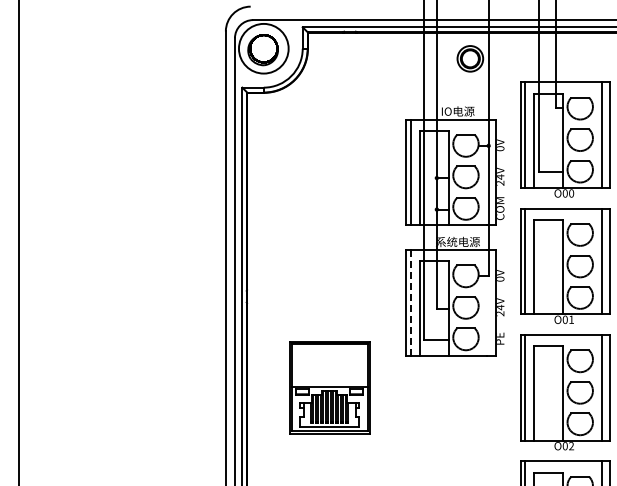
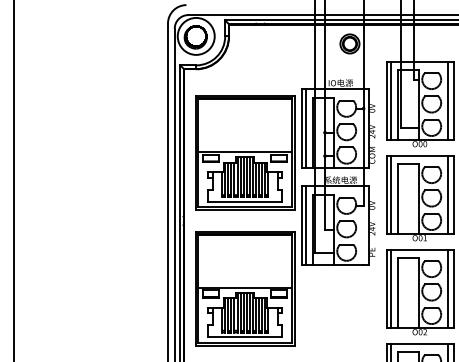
part: (329, 205) -> (245, 153), added
line: (410, 303) -> (305, 226), dashed -> solid
part: (329, 387) -> (245, 288), size x1.67

